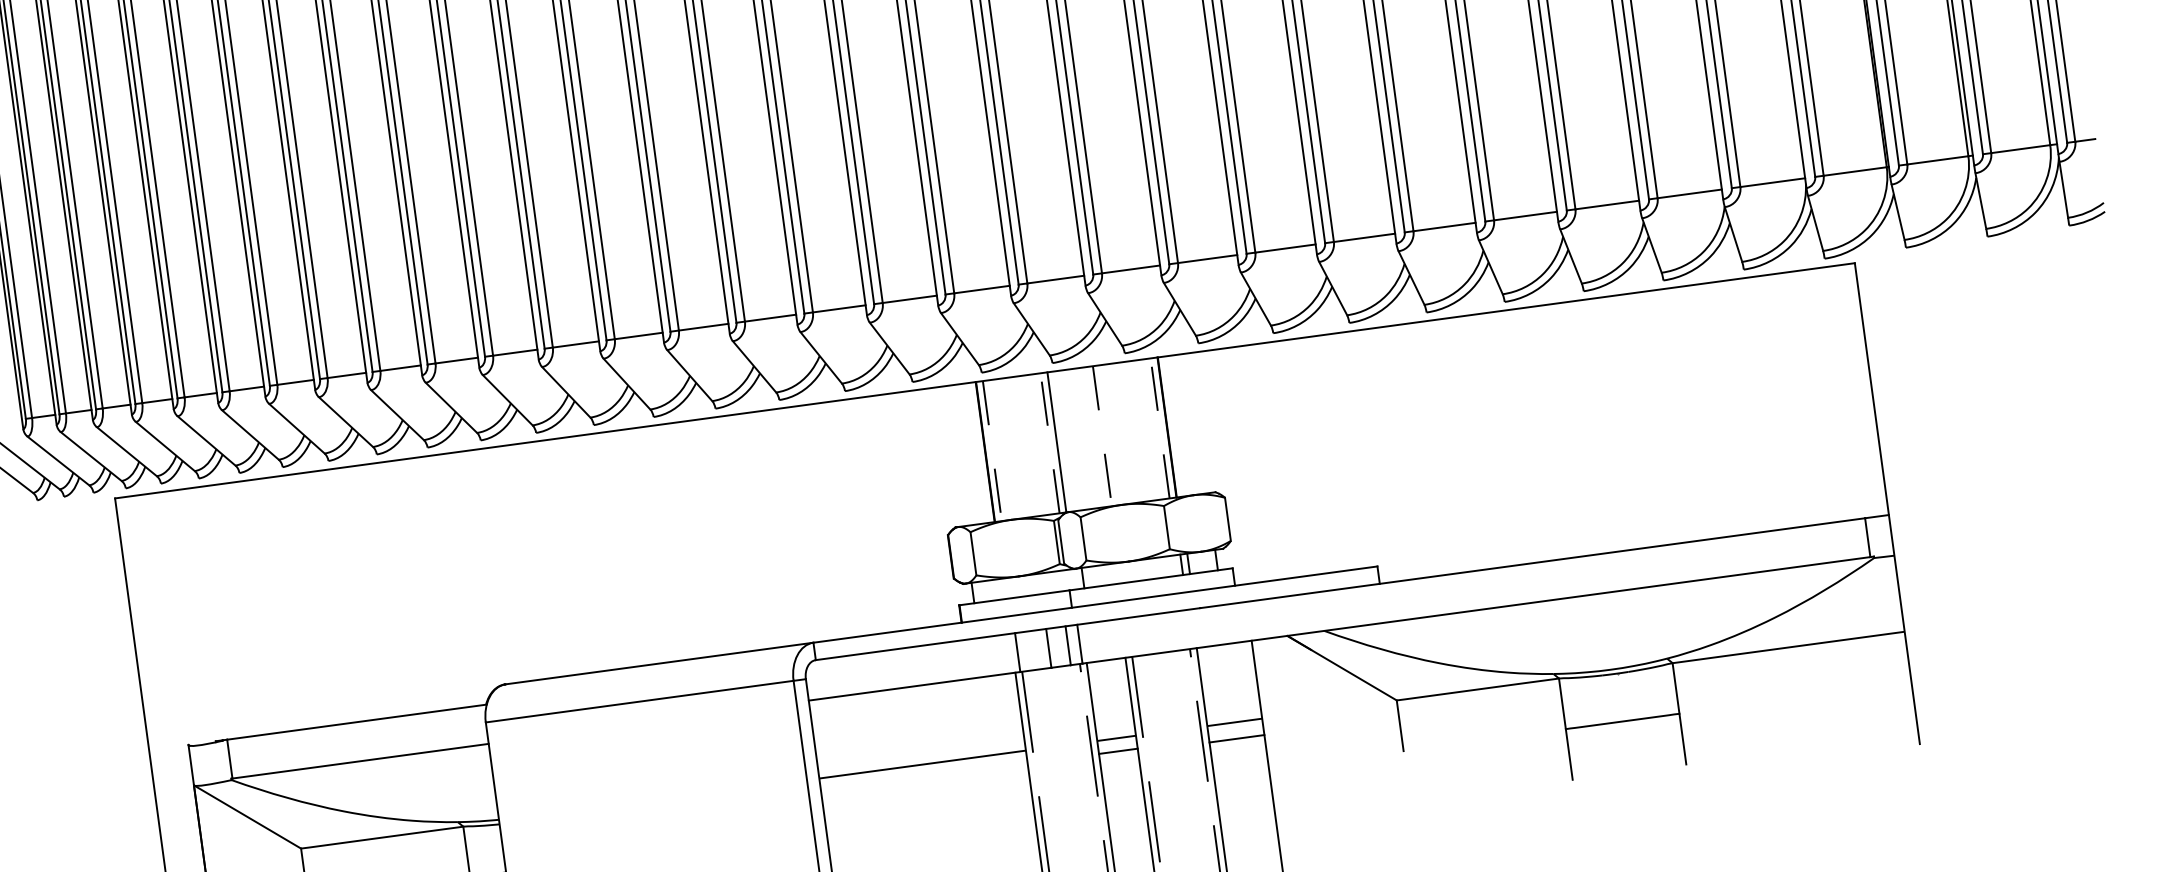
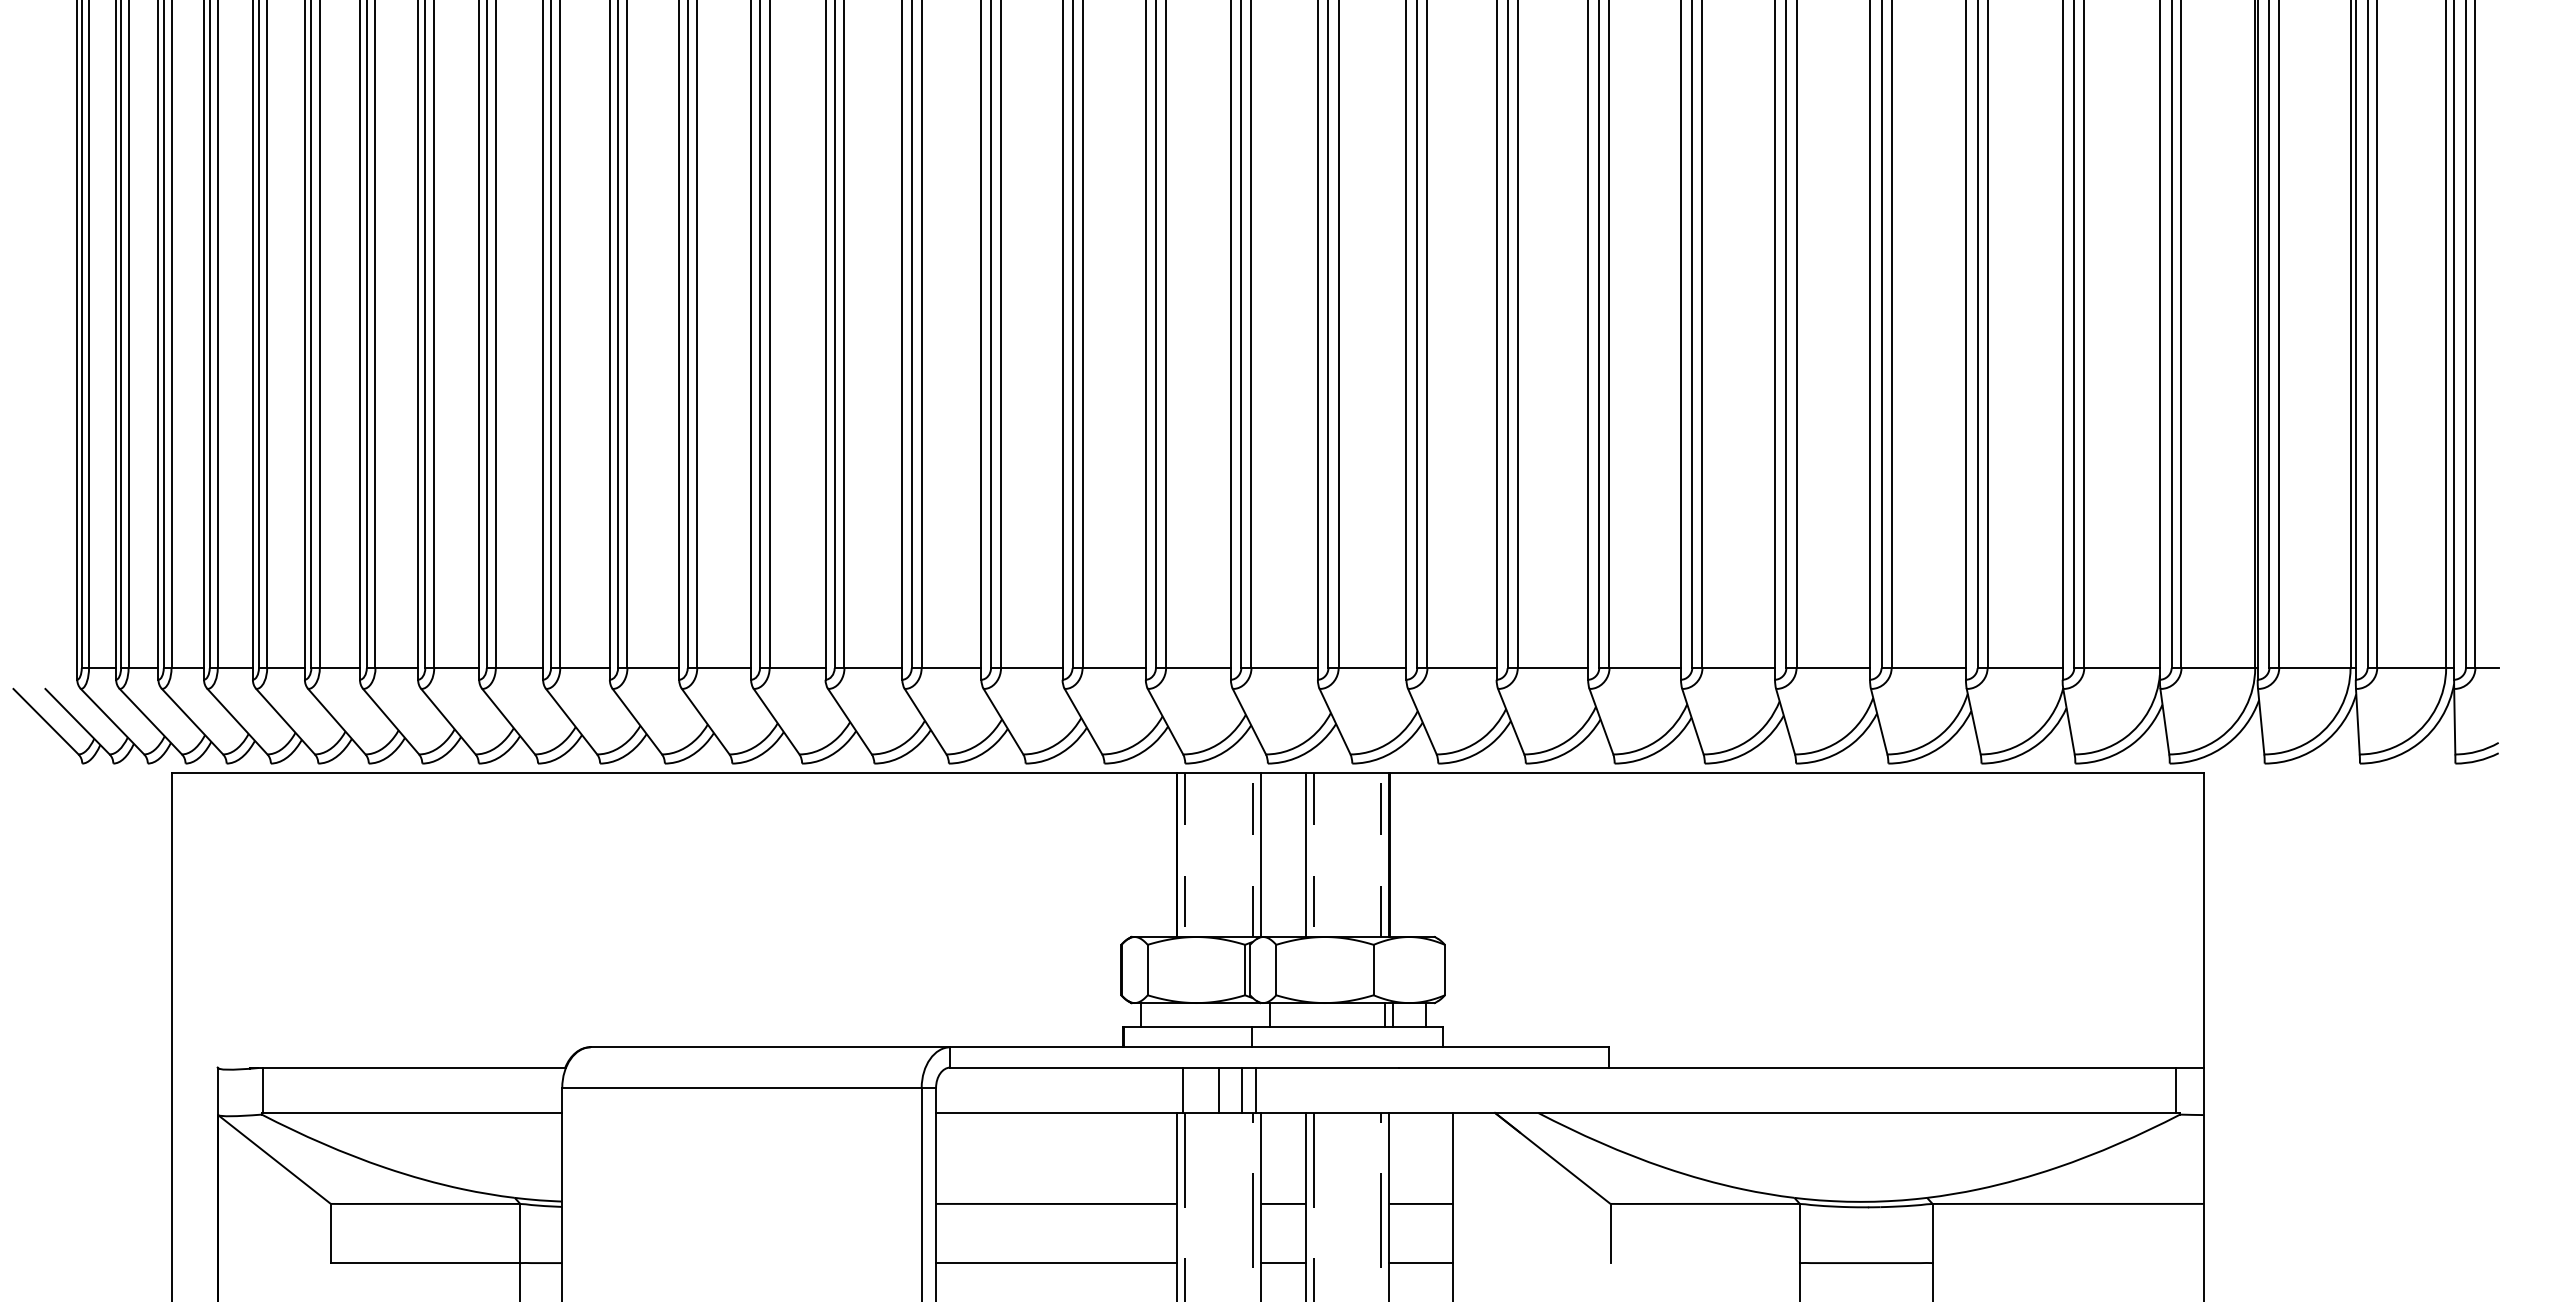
line: (1095, 437) -> (1305, 855), added
line: (1237, 739) -> (1421, 1263), moved
line: (1117, 751) -> (1282, 1263), moved
line: (929, 815) -> (1056, 1263), added

